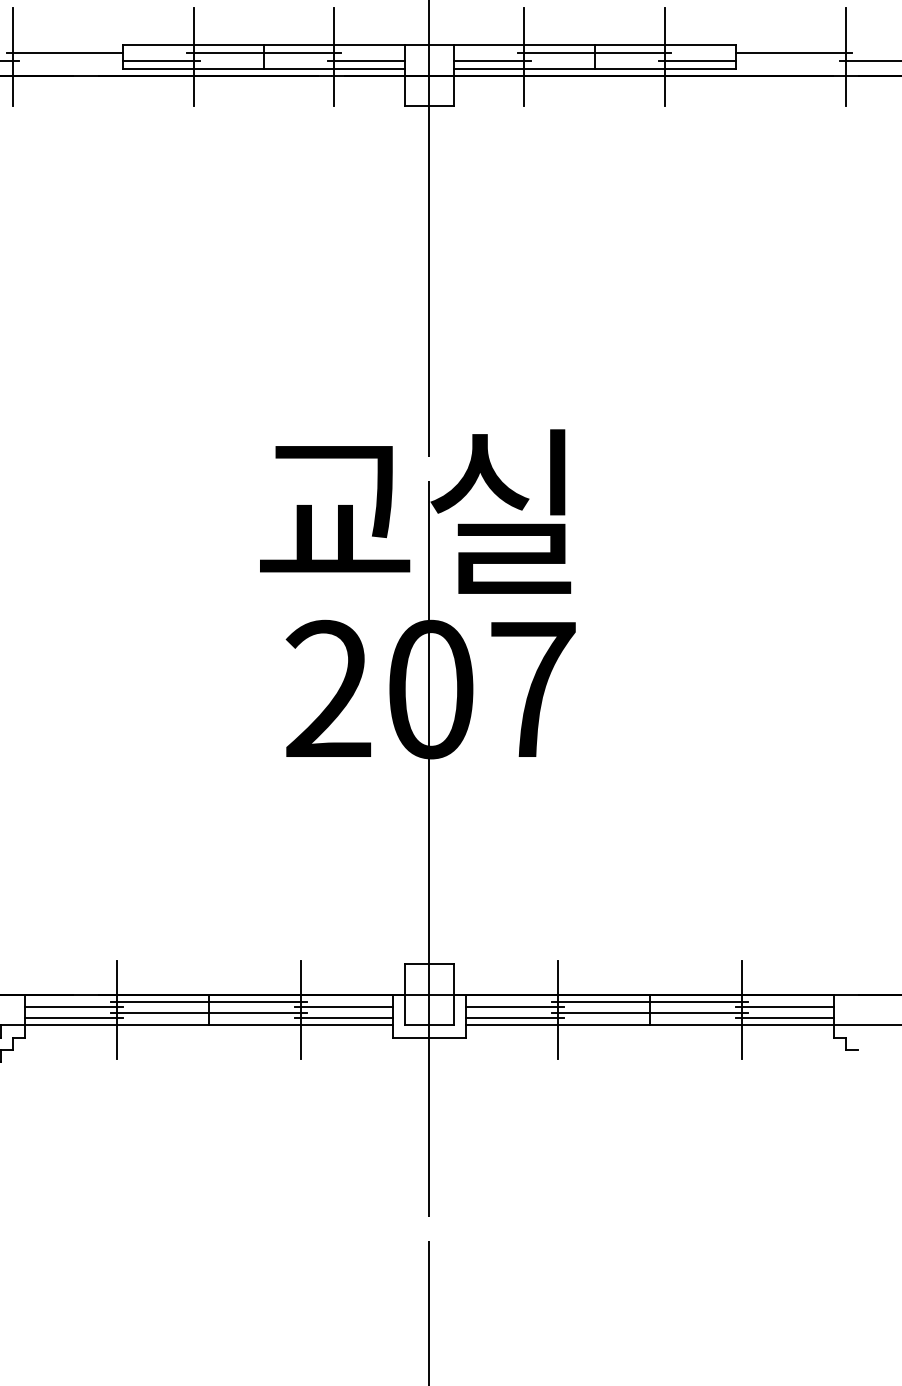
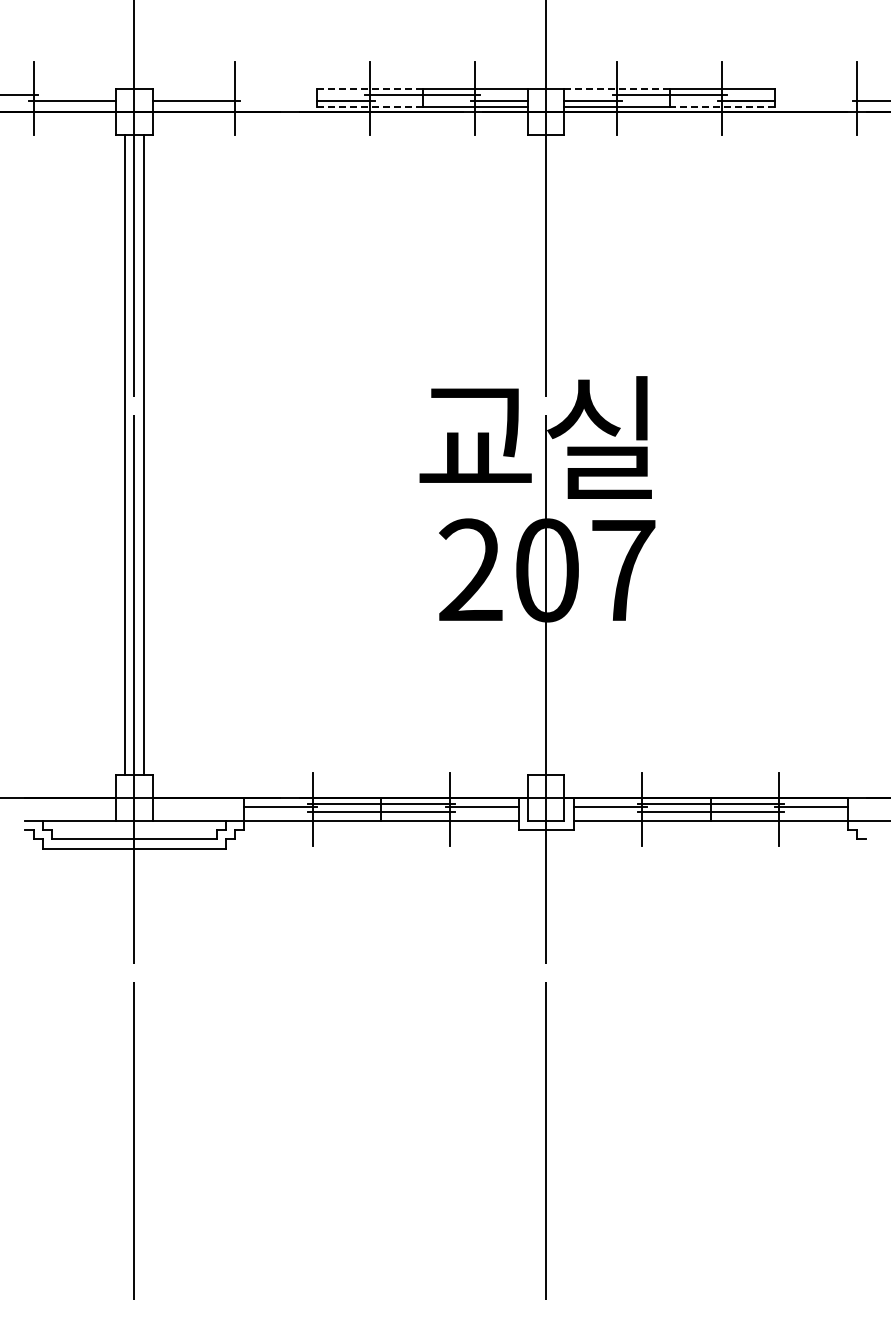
line: (194, 45) -> (370, 89), solid -> dashed
line: (525, 45) -> (617, 89), solid -> dashed
line: (64, 53) -> (273, 95), removed
line: (792, 53) -> (817, 95), removed
line: (194, 69) -> (370, 107), solid -> dashed
line: (665, 69) -> (722, 107), solid -> dashed
line: (73, 1017) -> (280, 815), removed
line: (342, 1017) -> (481, 815), removed
line: (514, 1017) -> (609, 815), removed
line: (784, 1017) -> (811, 815), removed

